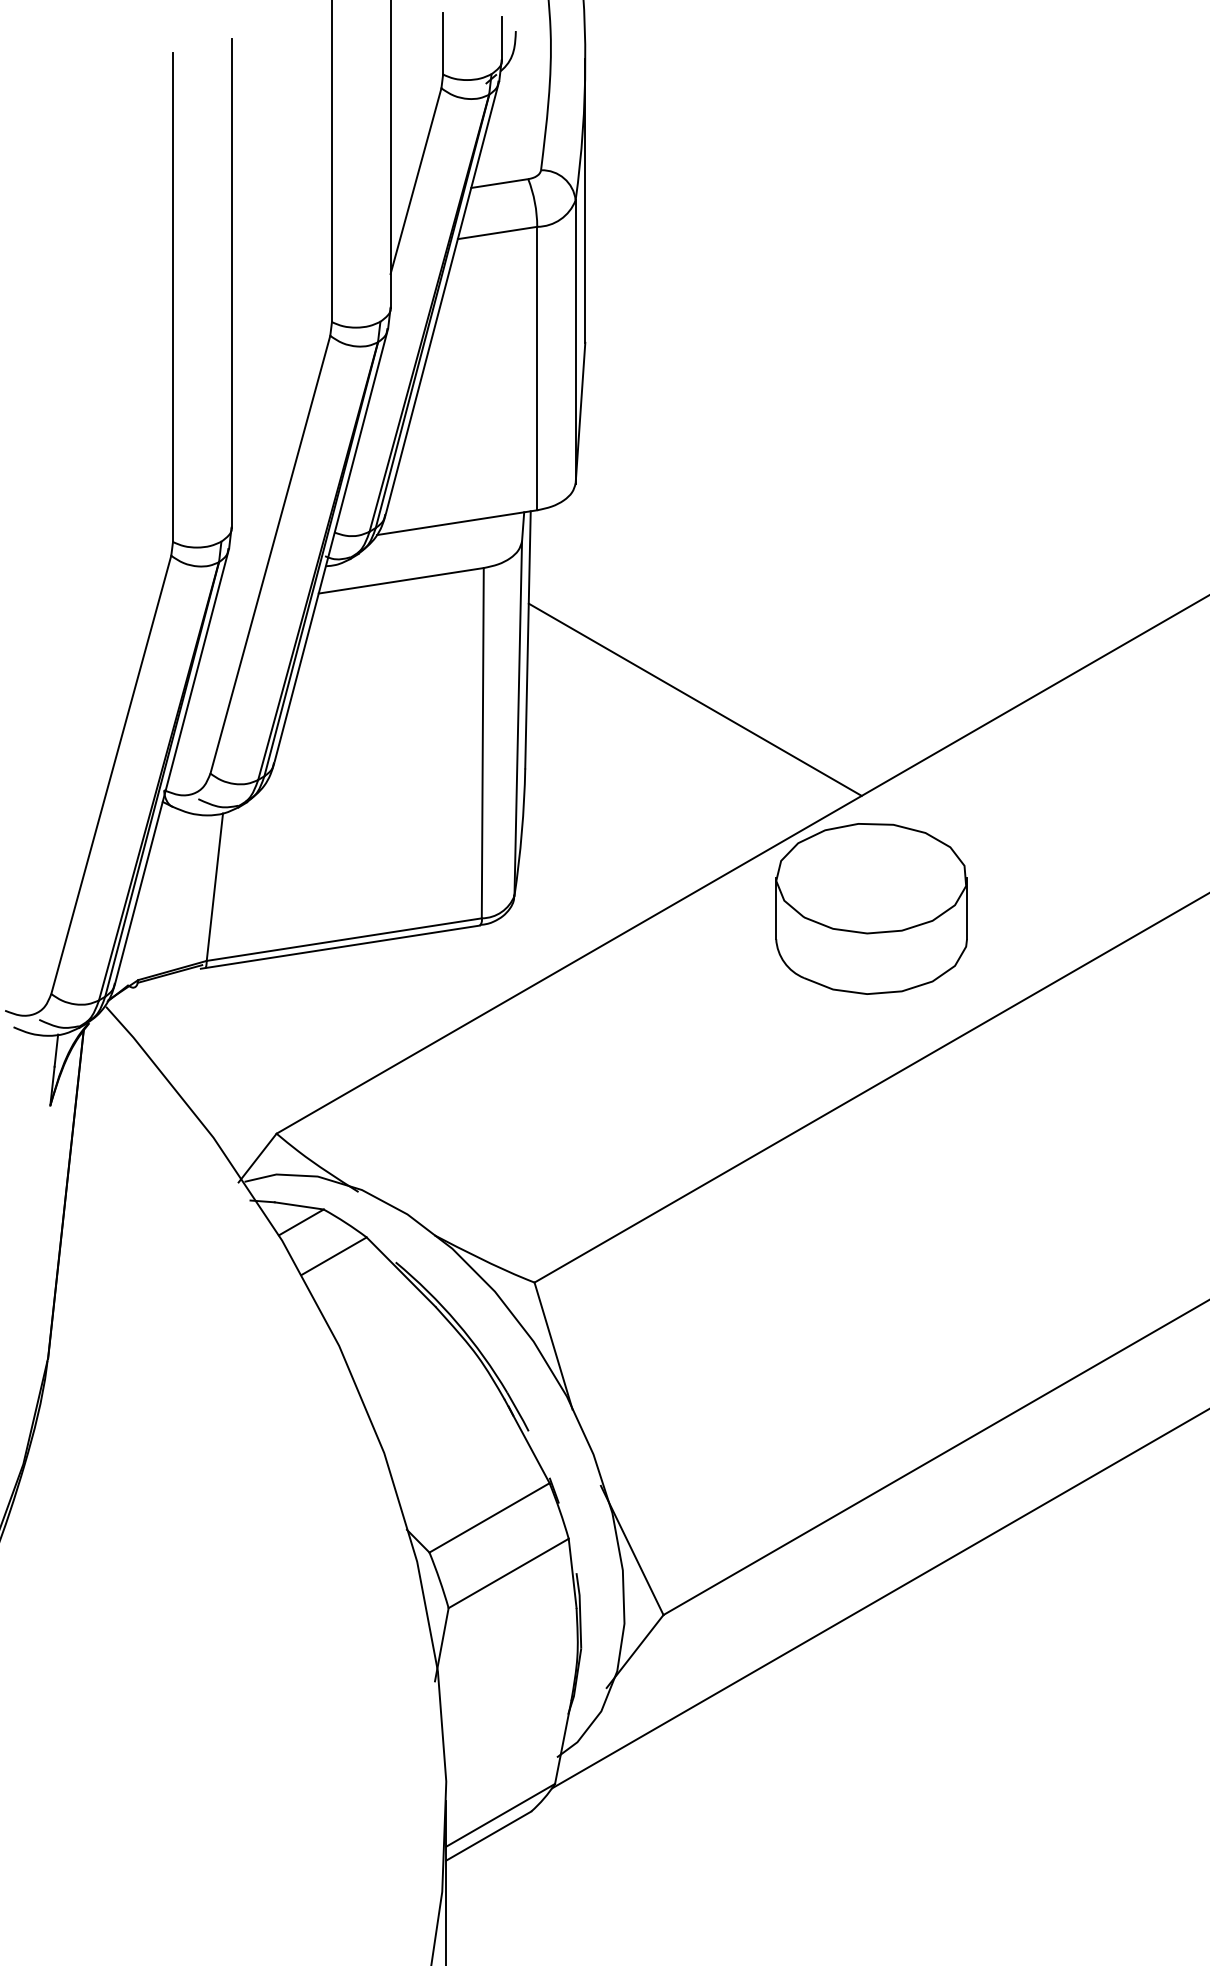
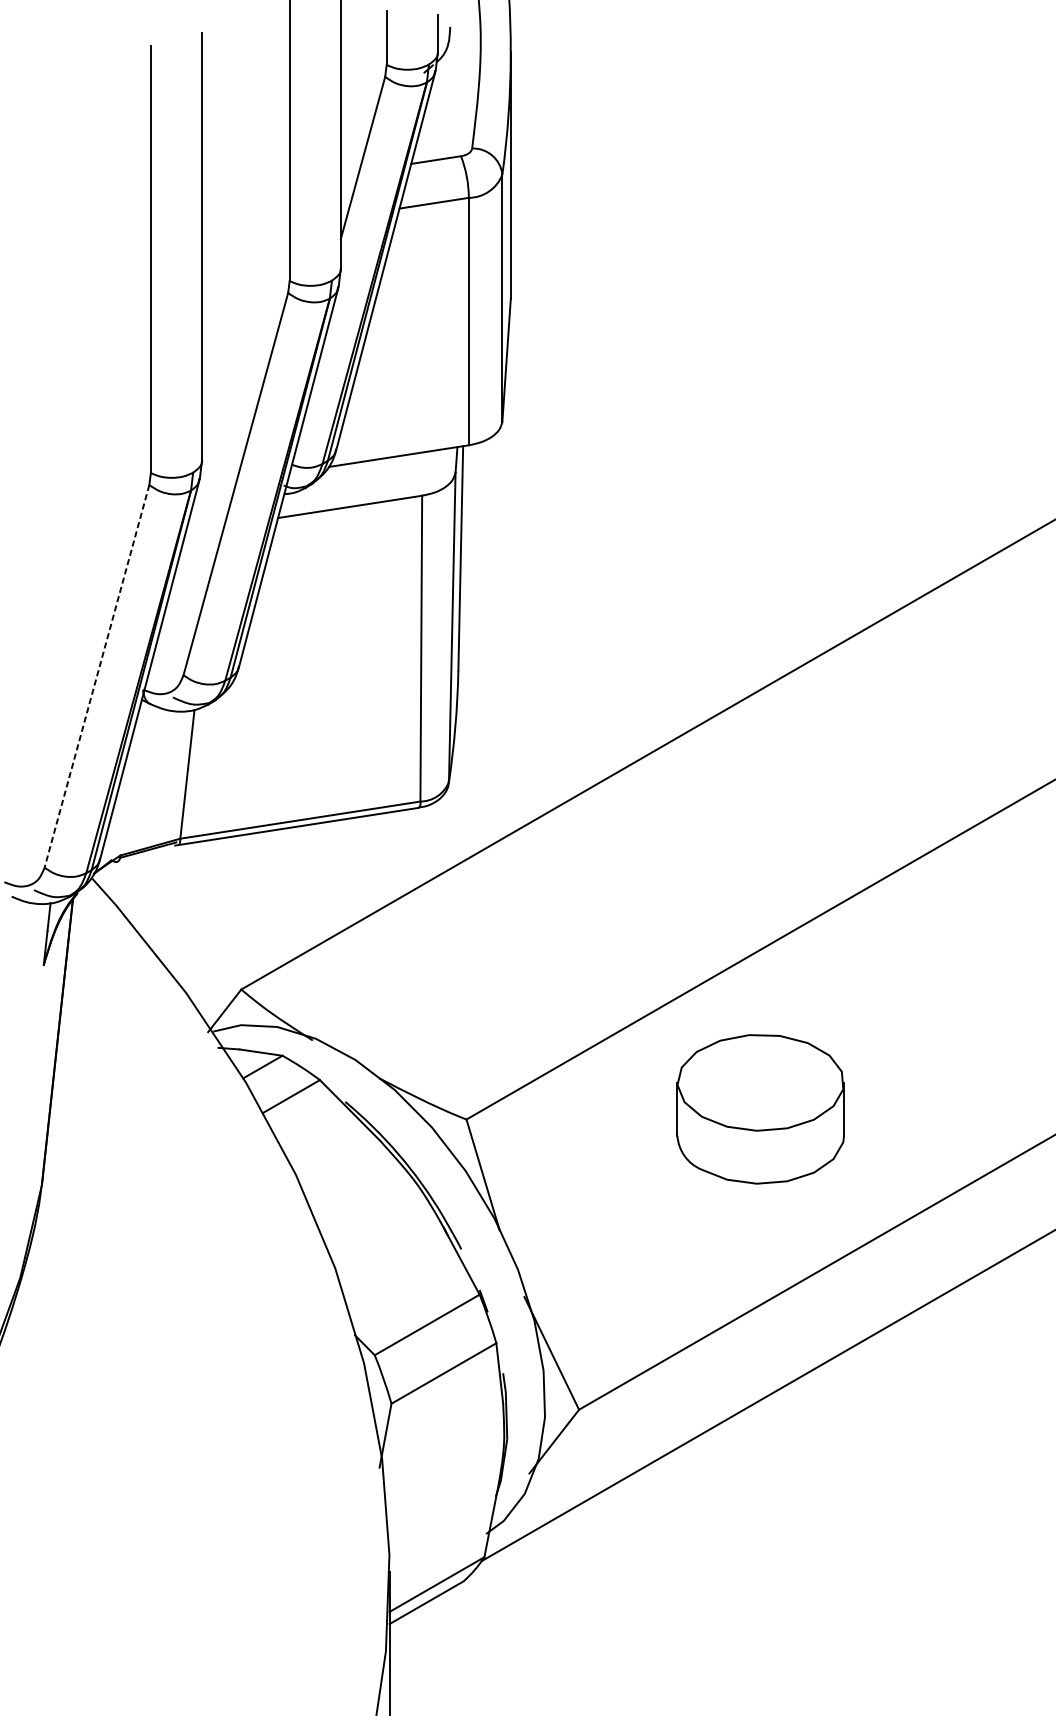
line: (694, 699) -> (606, 610), removed
line: (111, 775) -> (97, 676), solid -> dashed
part: (871, 908) -> (760, 1108), moved

